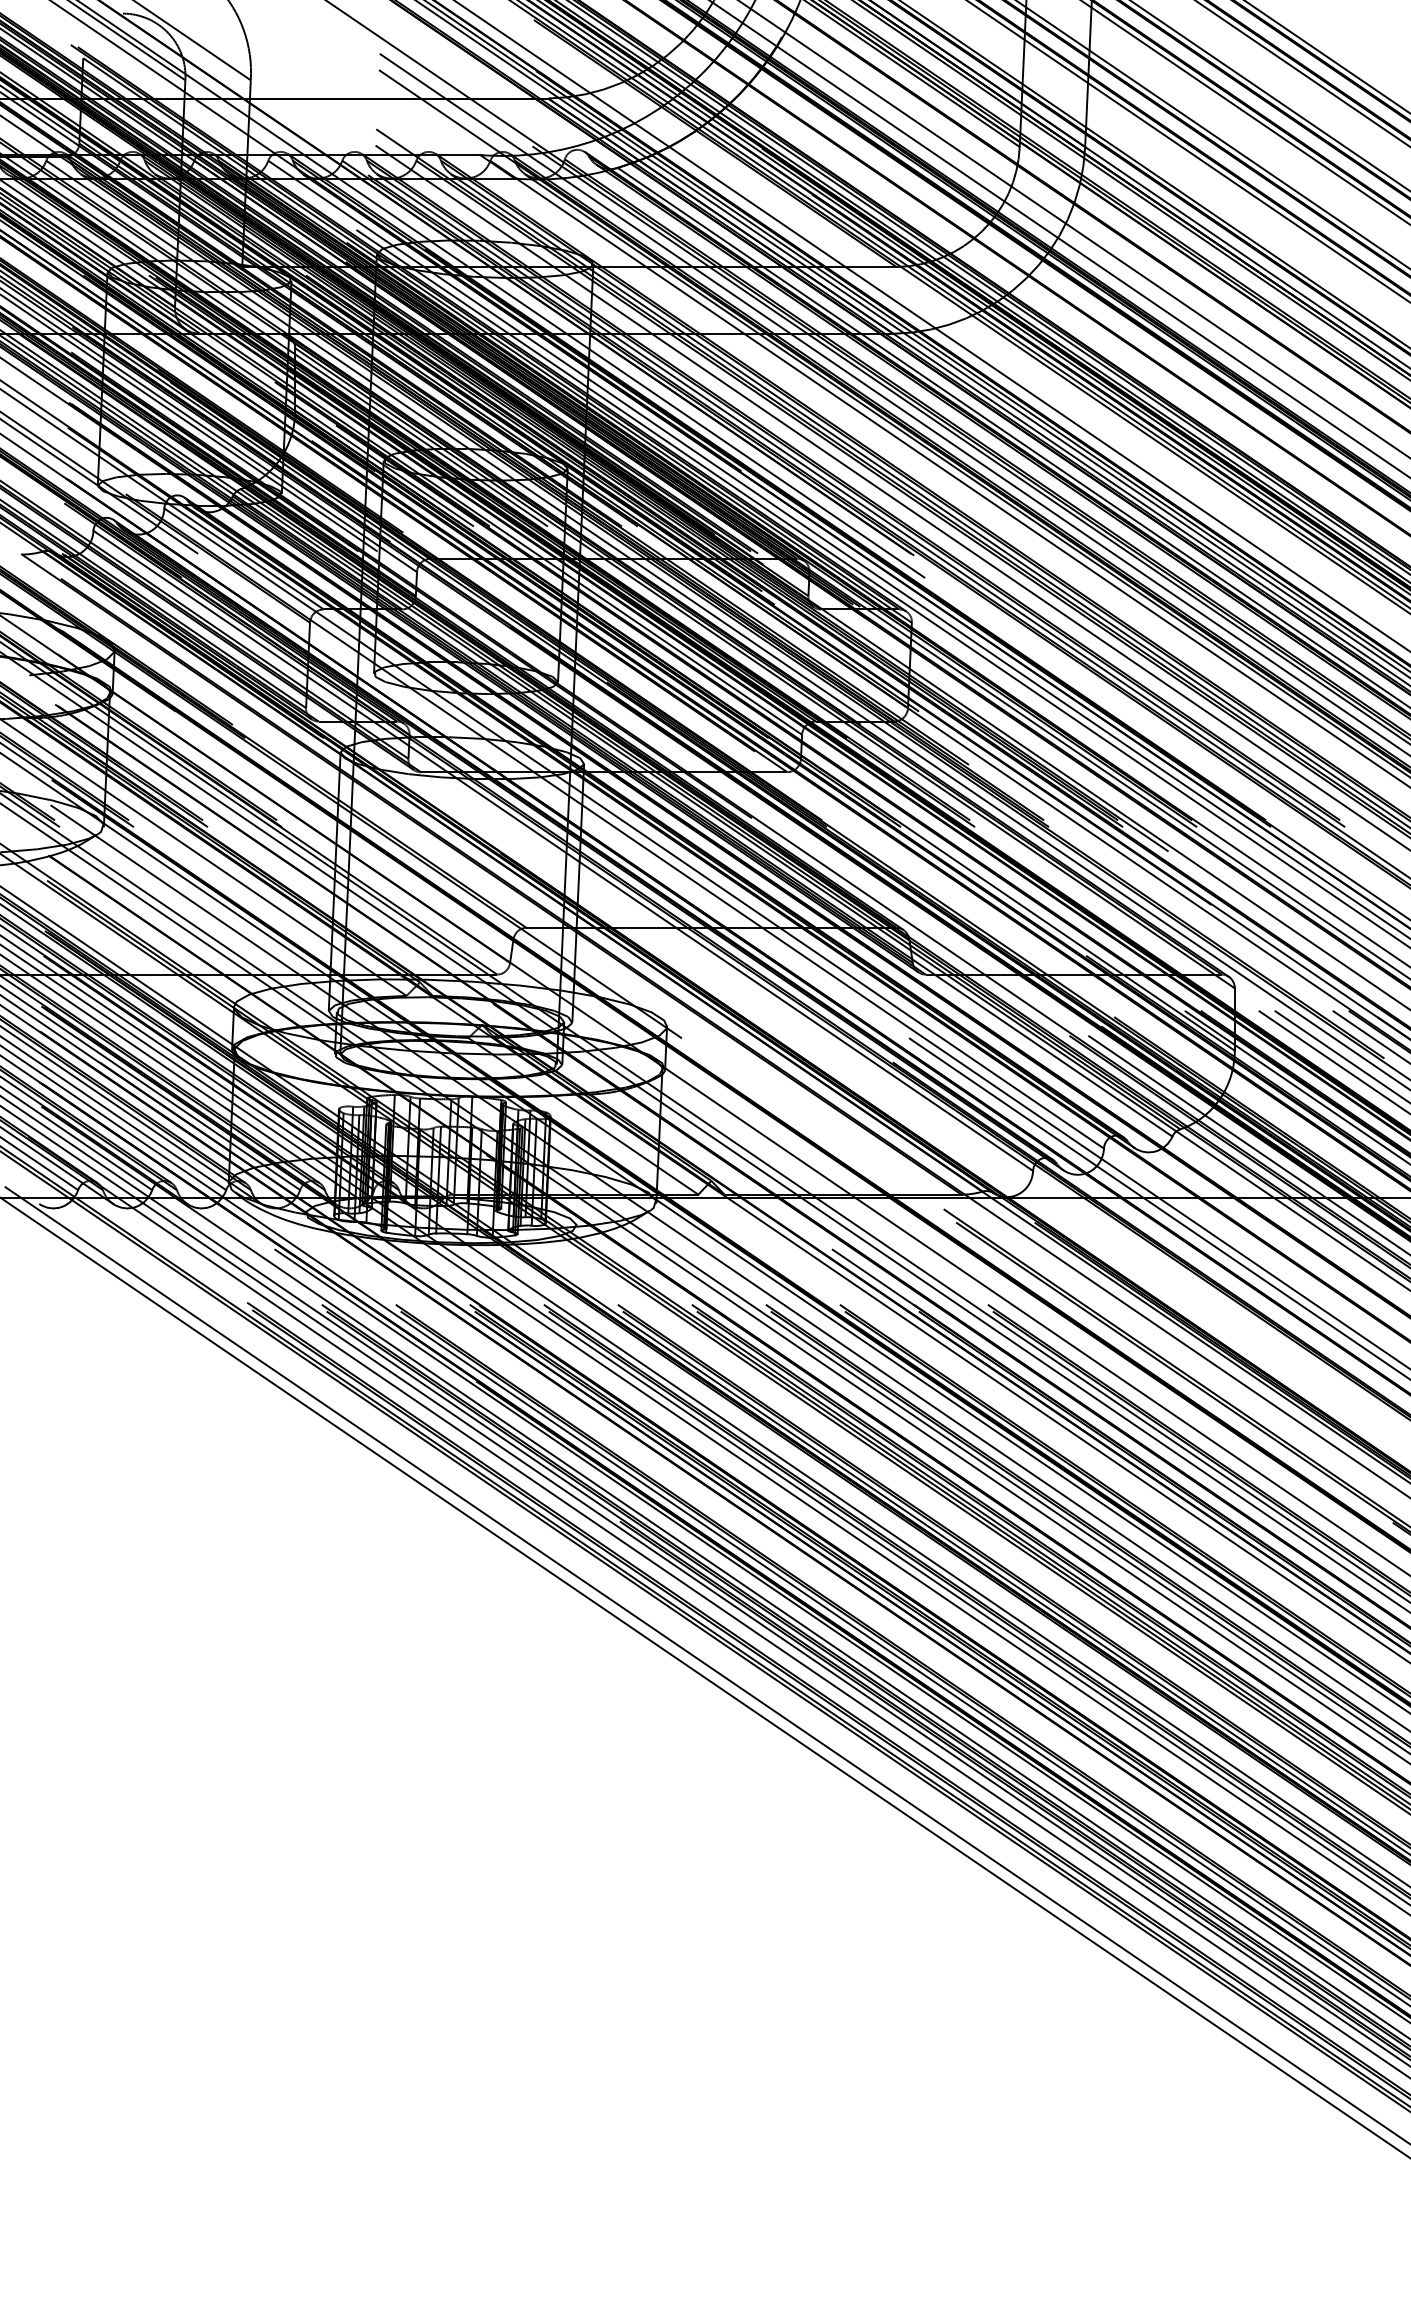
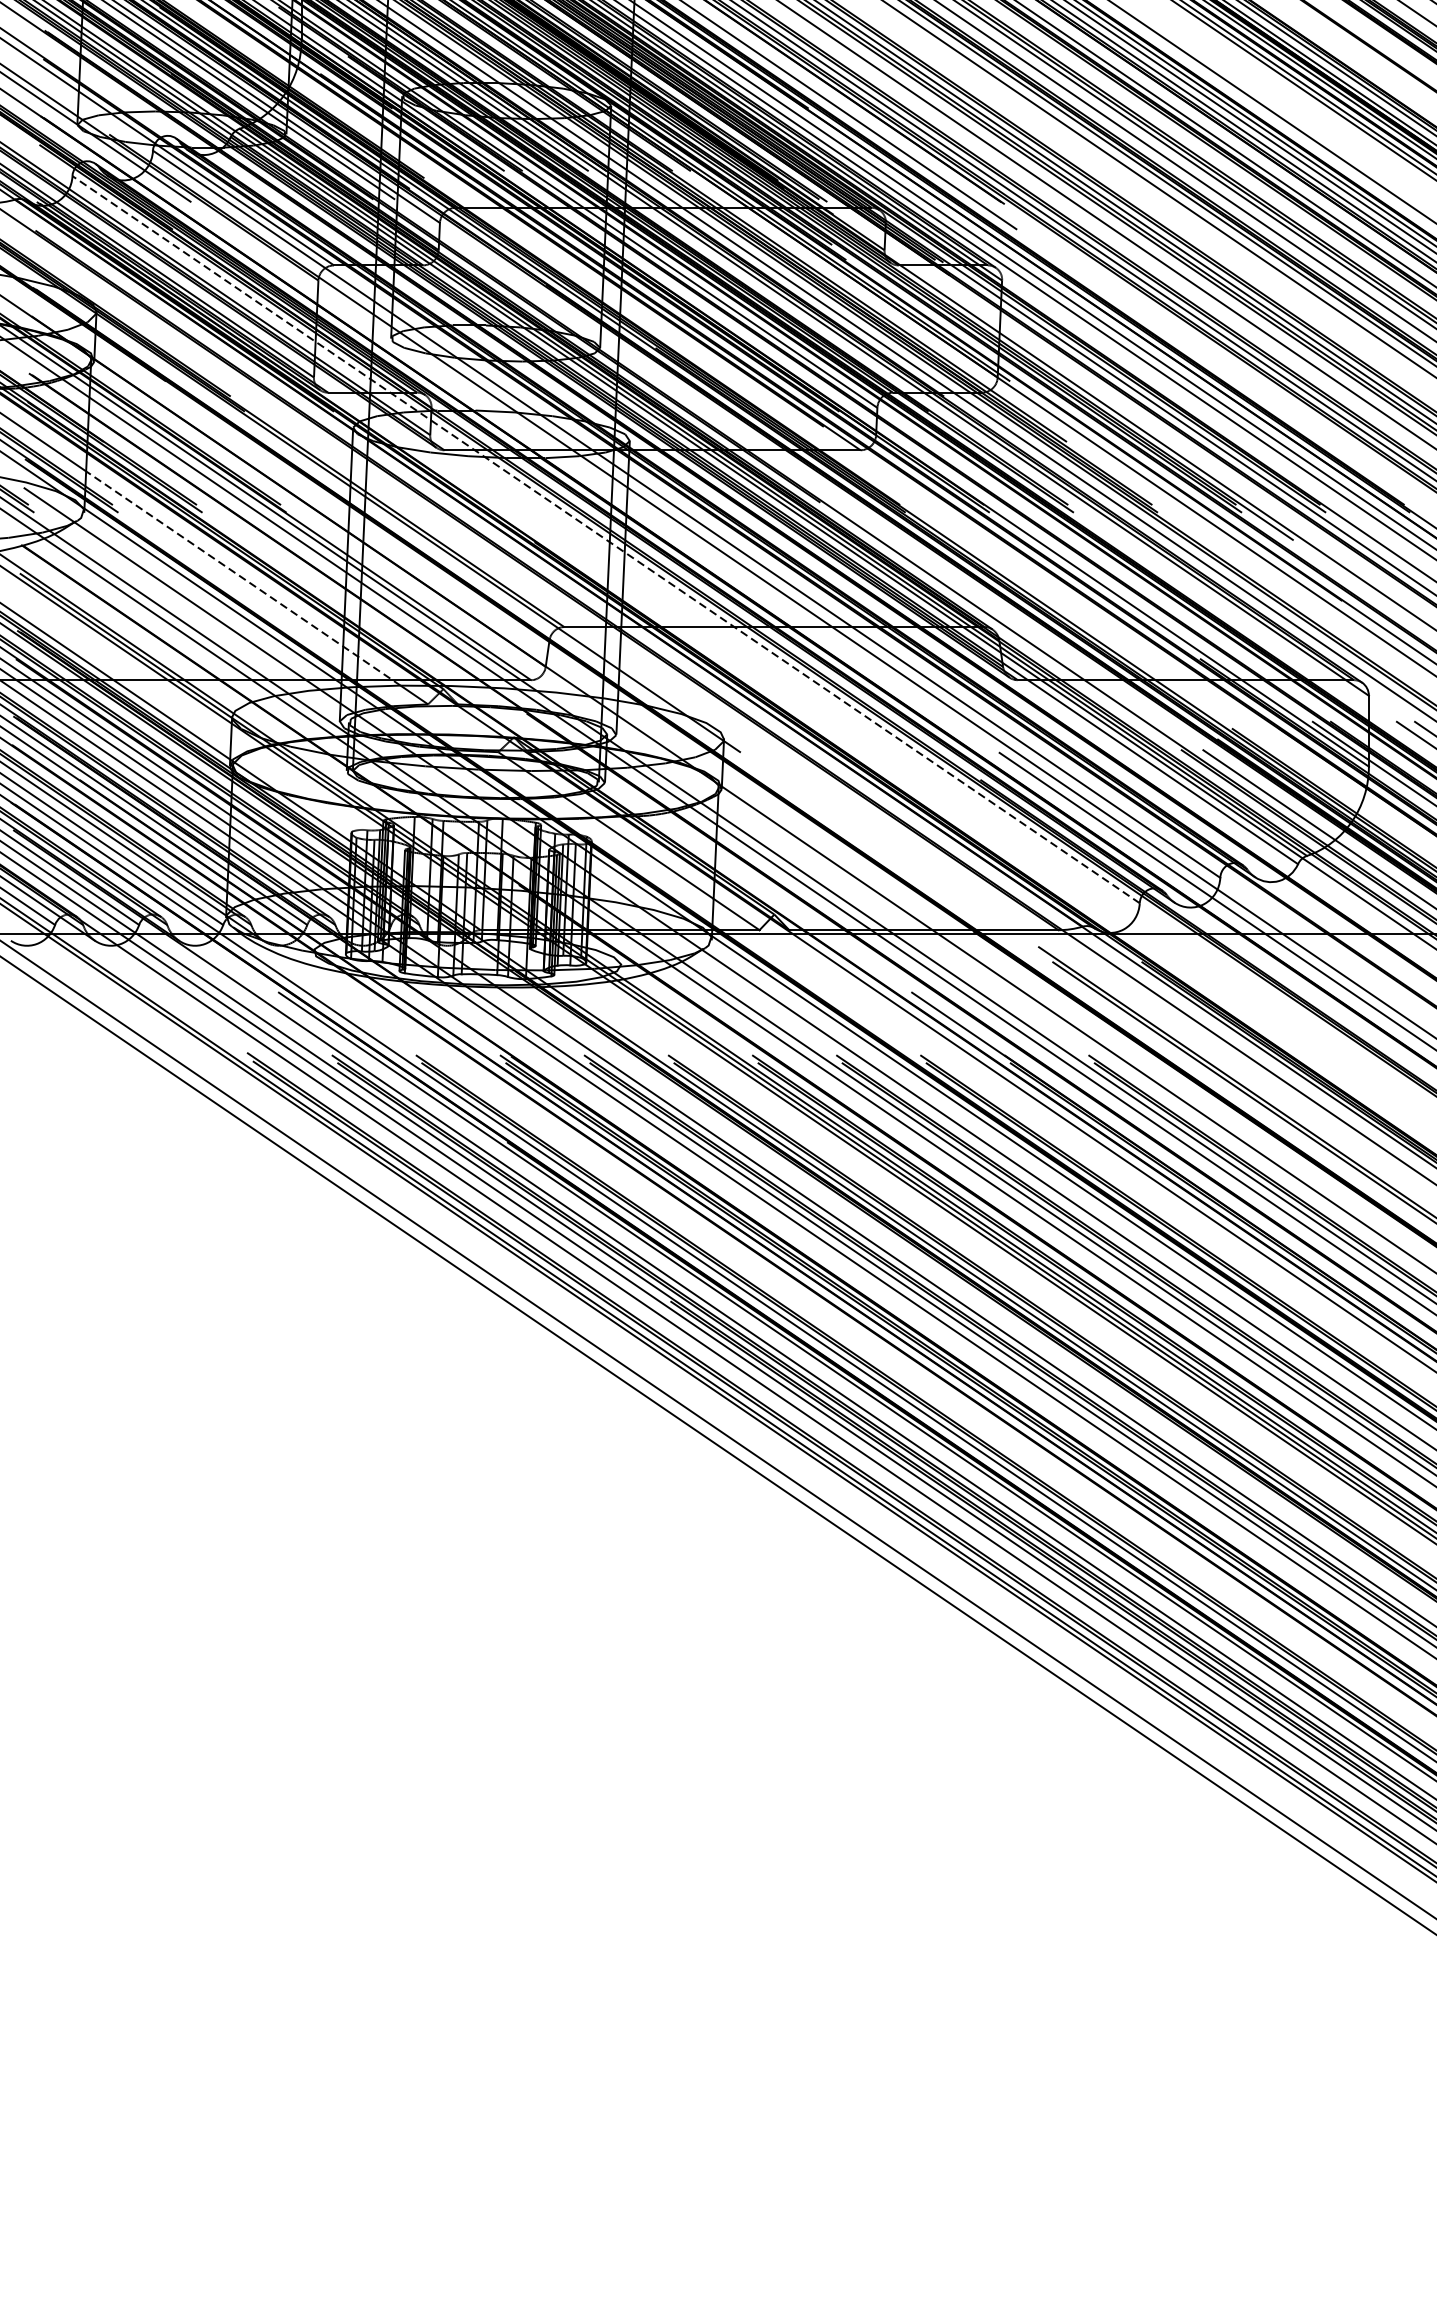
line: (562, 850) -> (605, 539), solid -> dashed
line: (243, 884) -> (242, 577), solid -> dashed

